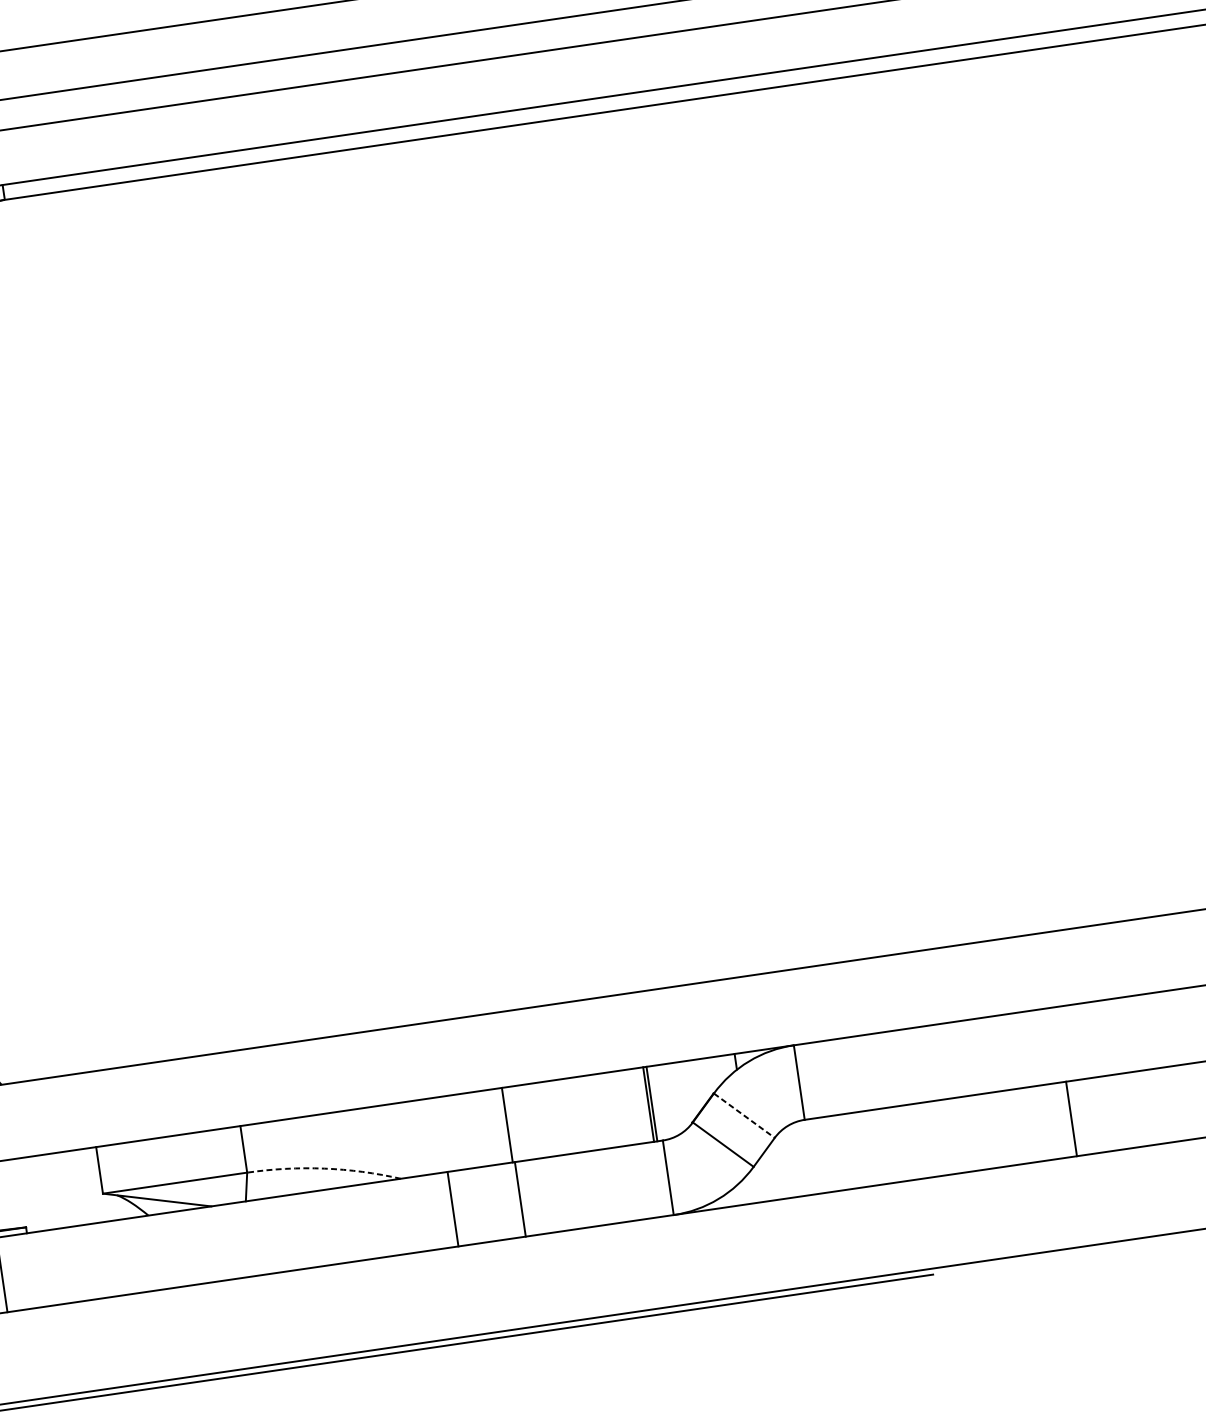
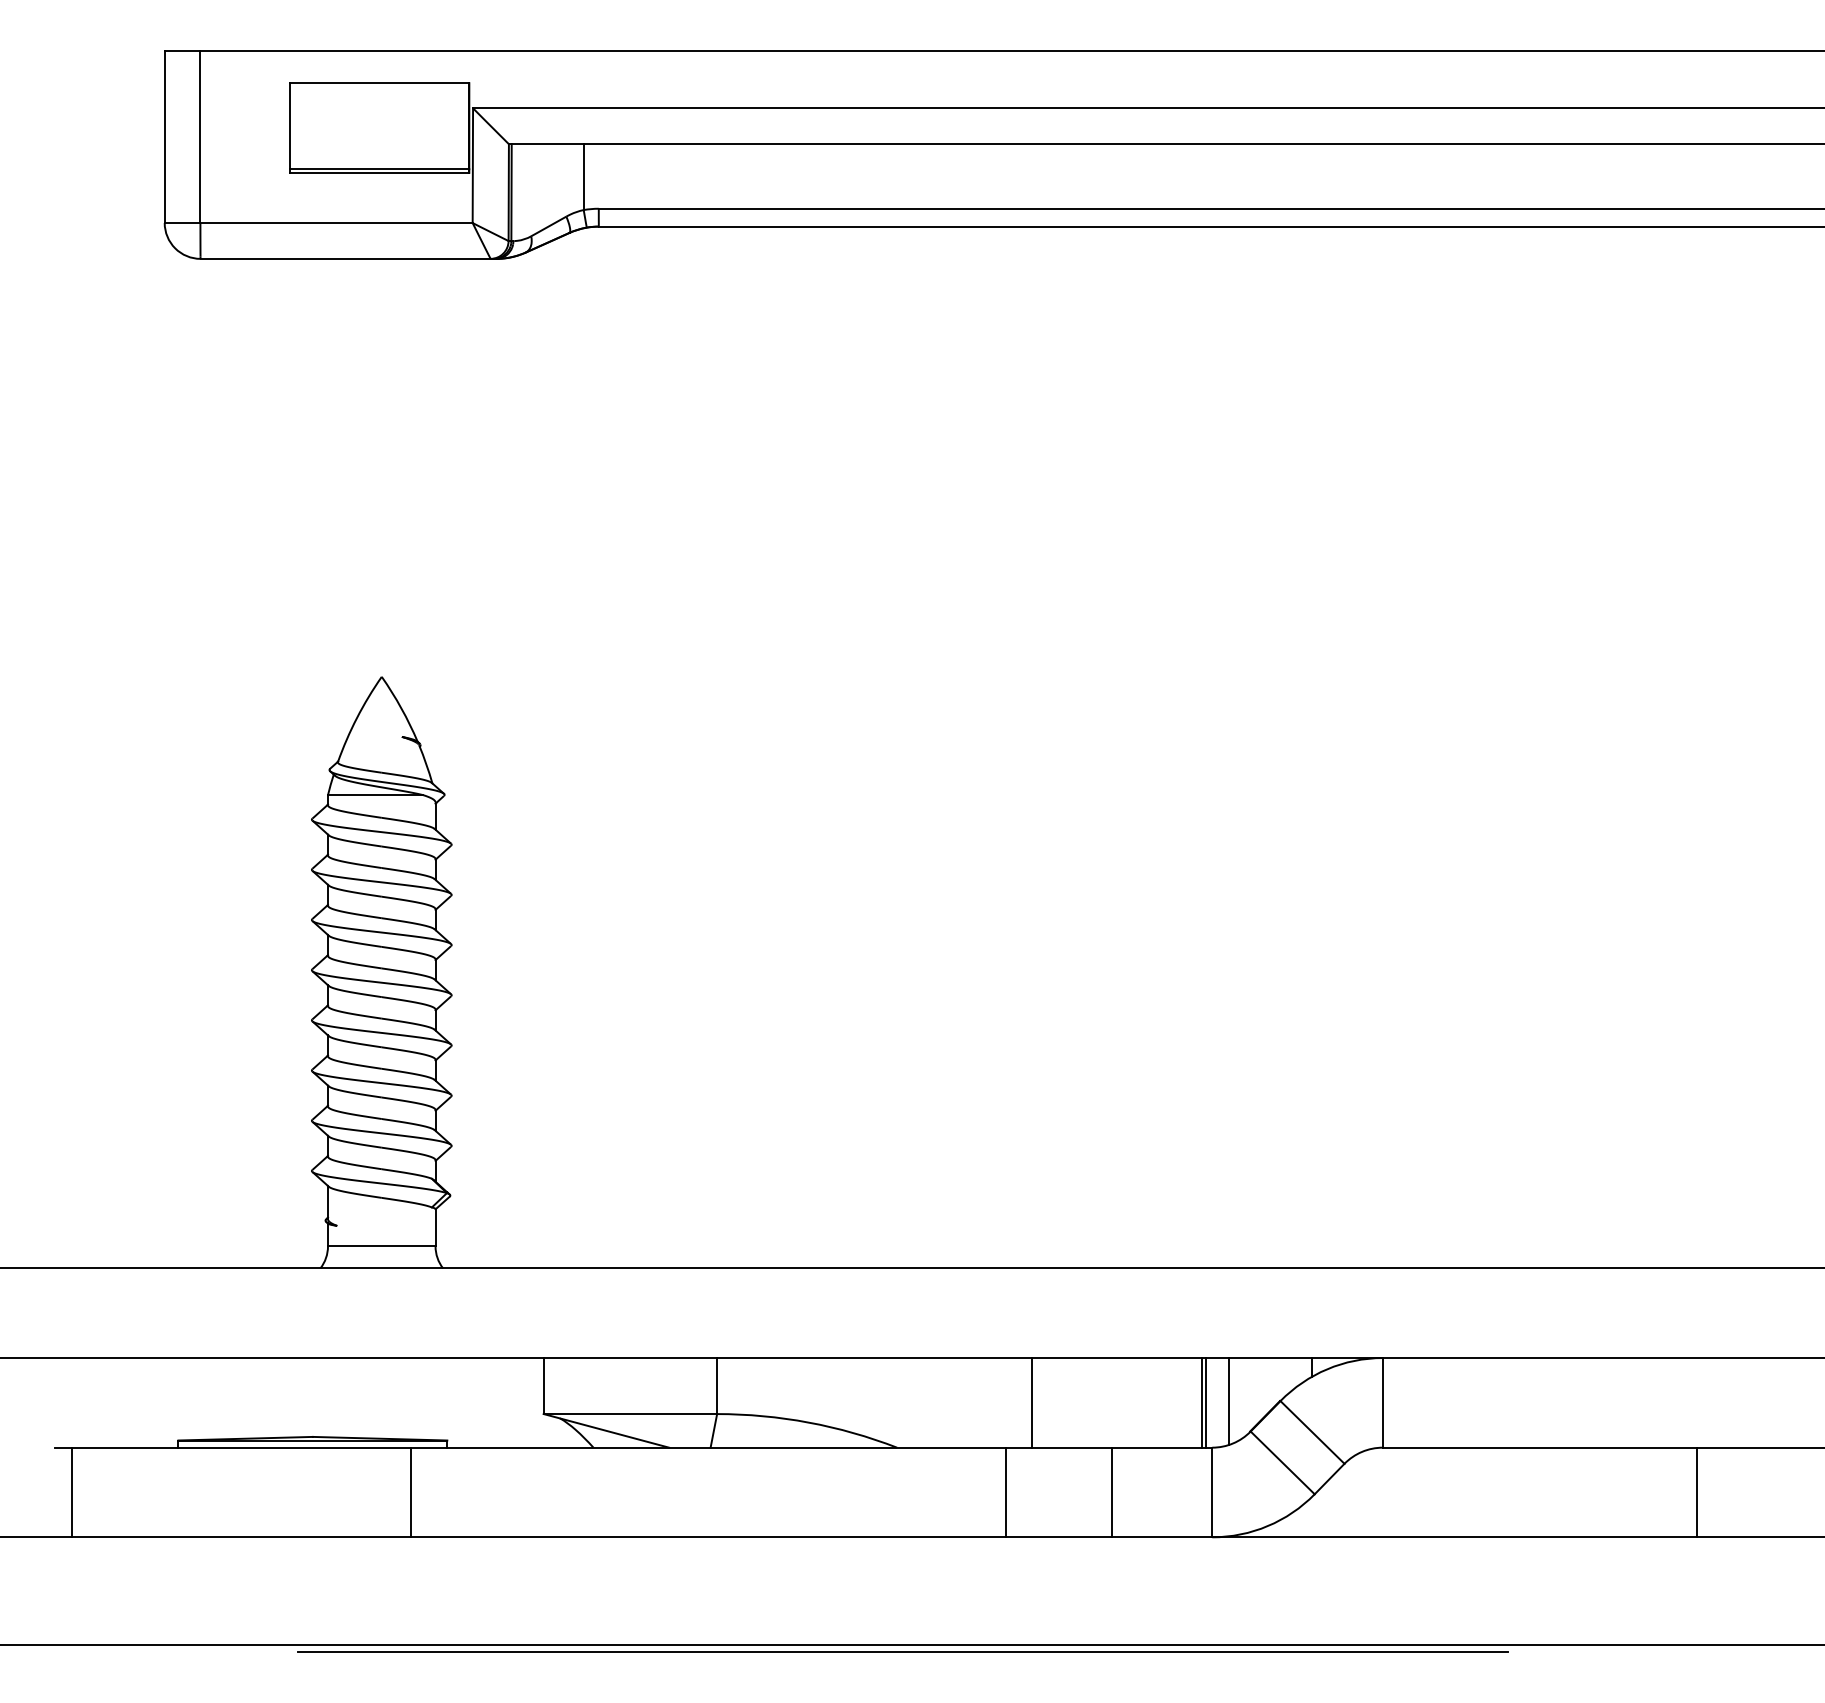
line: (670, 1100) -> (1228, 1401), added
line: (744, 1115) -> (1312, 1432), dashed -> solid
arc: (324, 1168) -> (808, 1422), dashed -> solid
line: (520, 1199) -> (1112, 1492), moved
line: (453, 1209) -> (1006, 1492), moved

